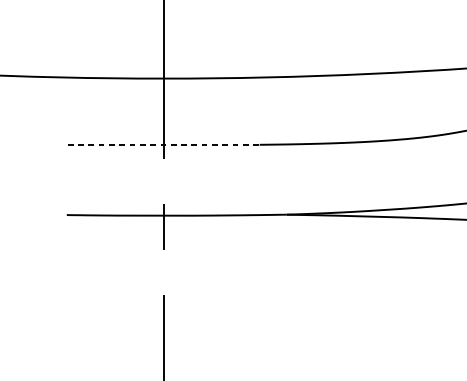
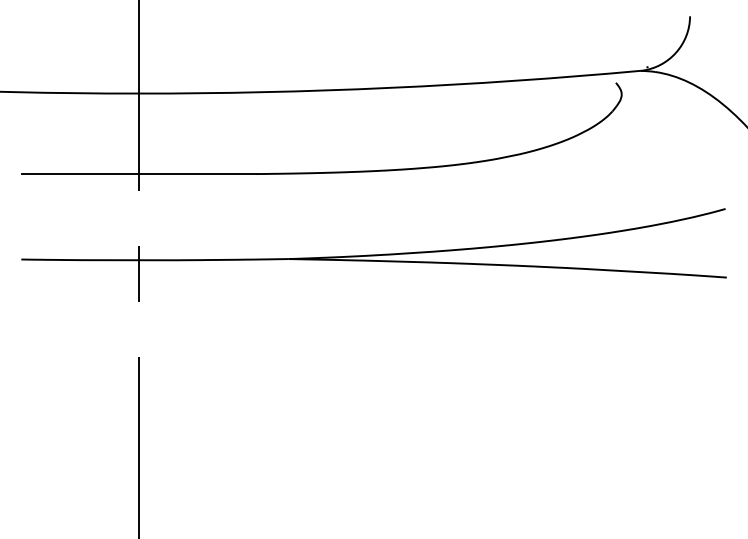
line: (164, 145) -> (139, 174), dashed -> solid

